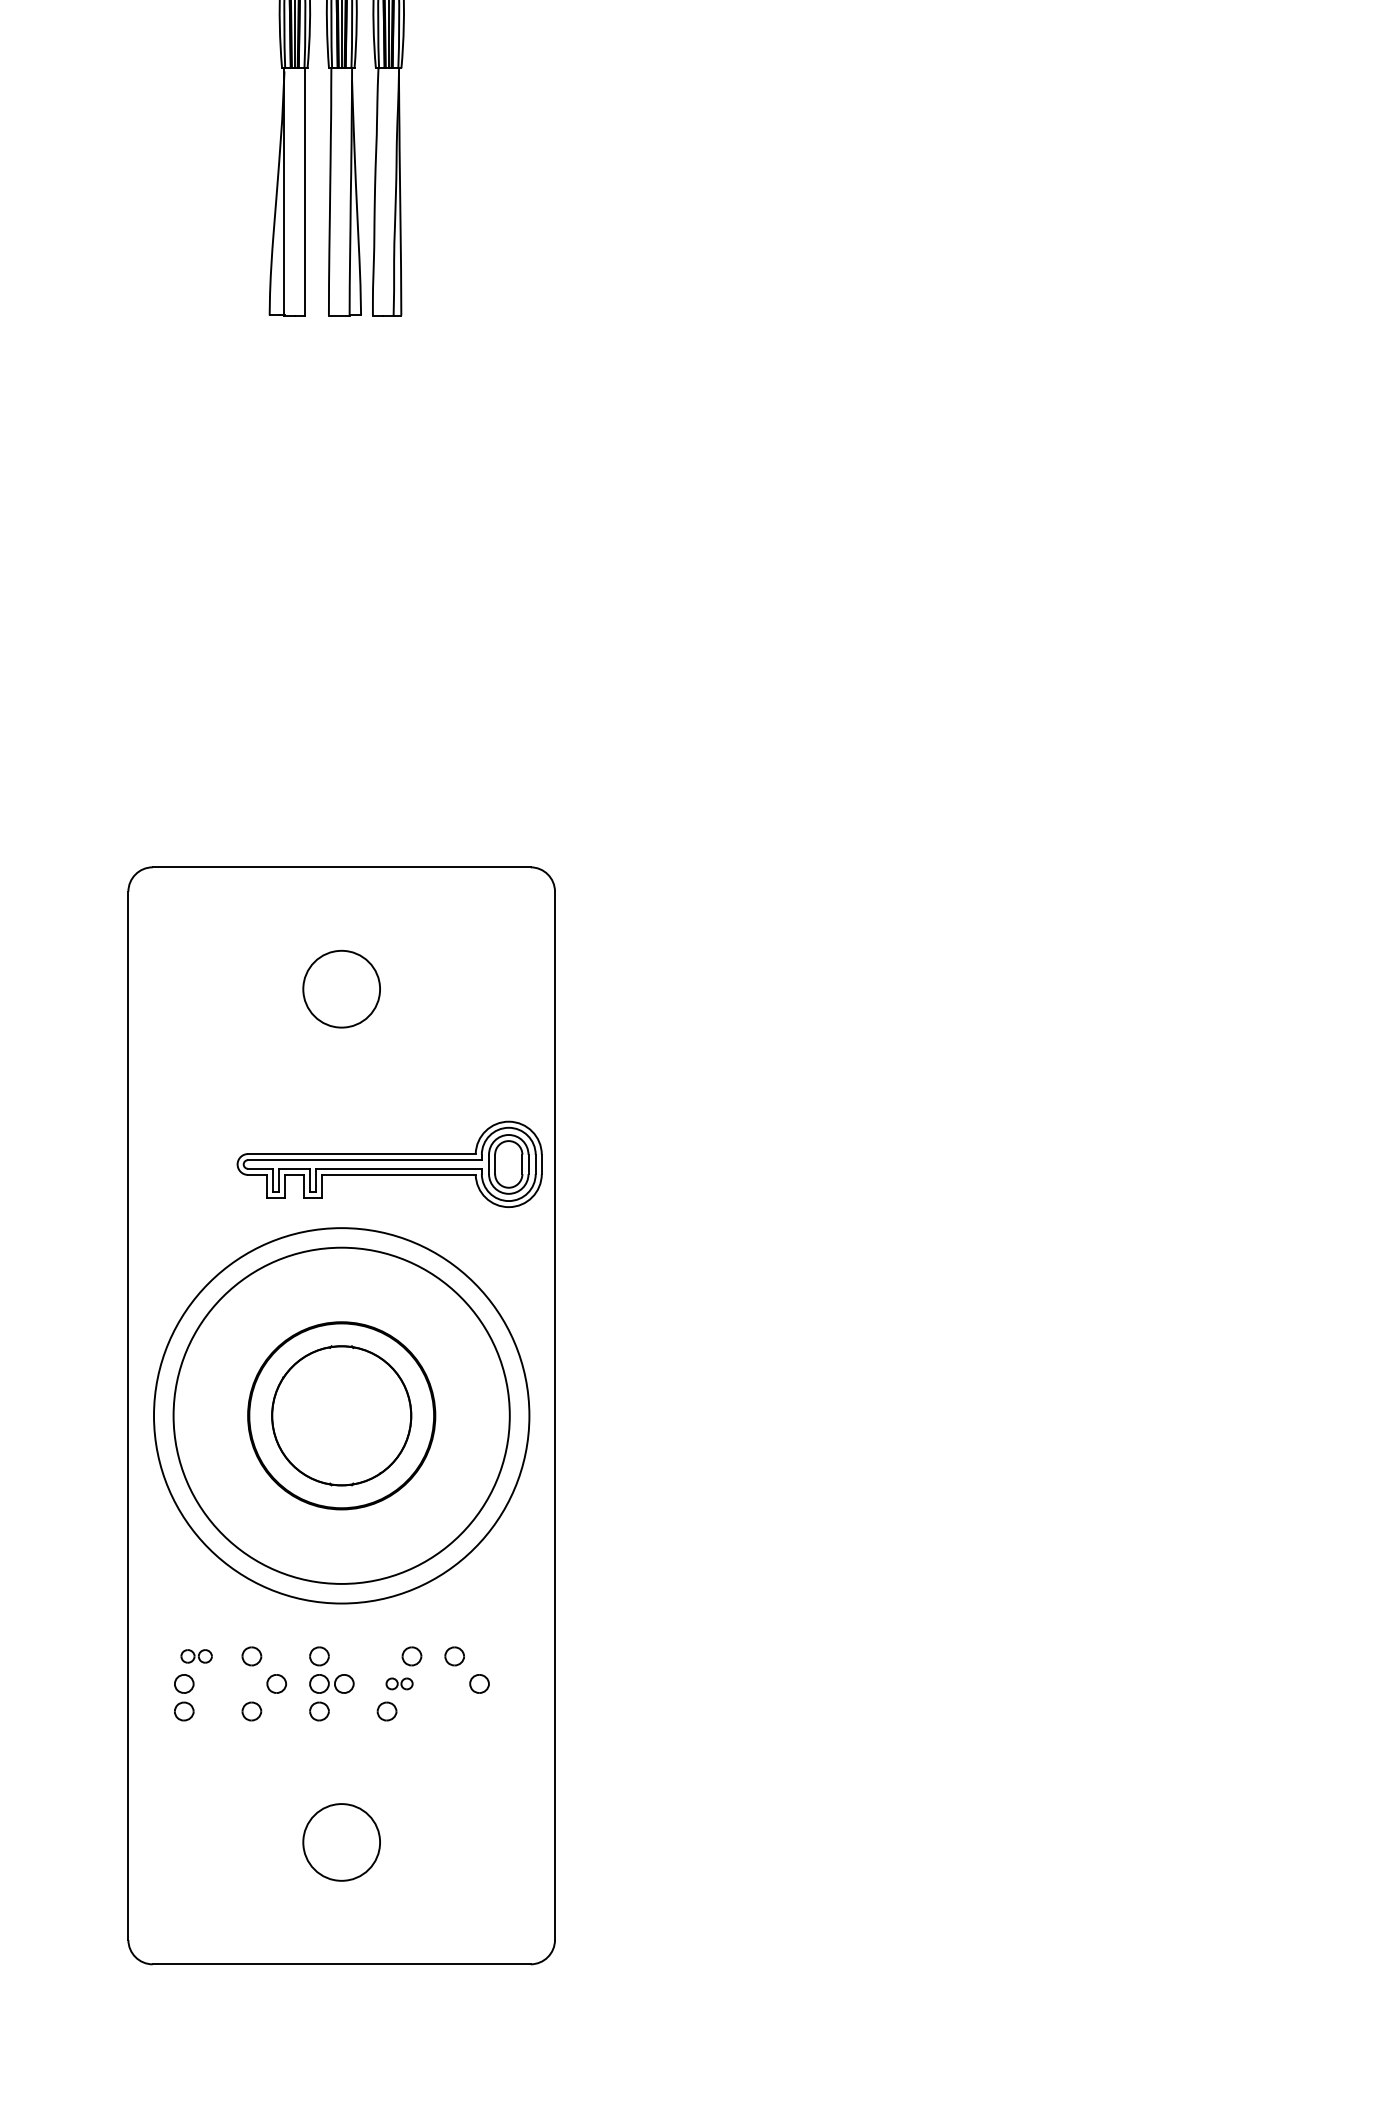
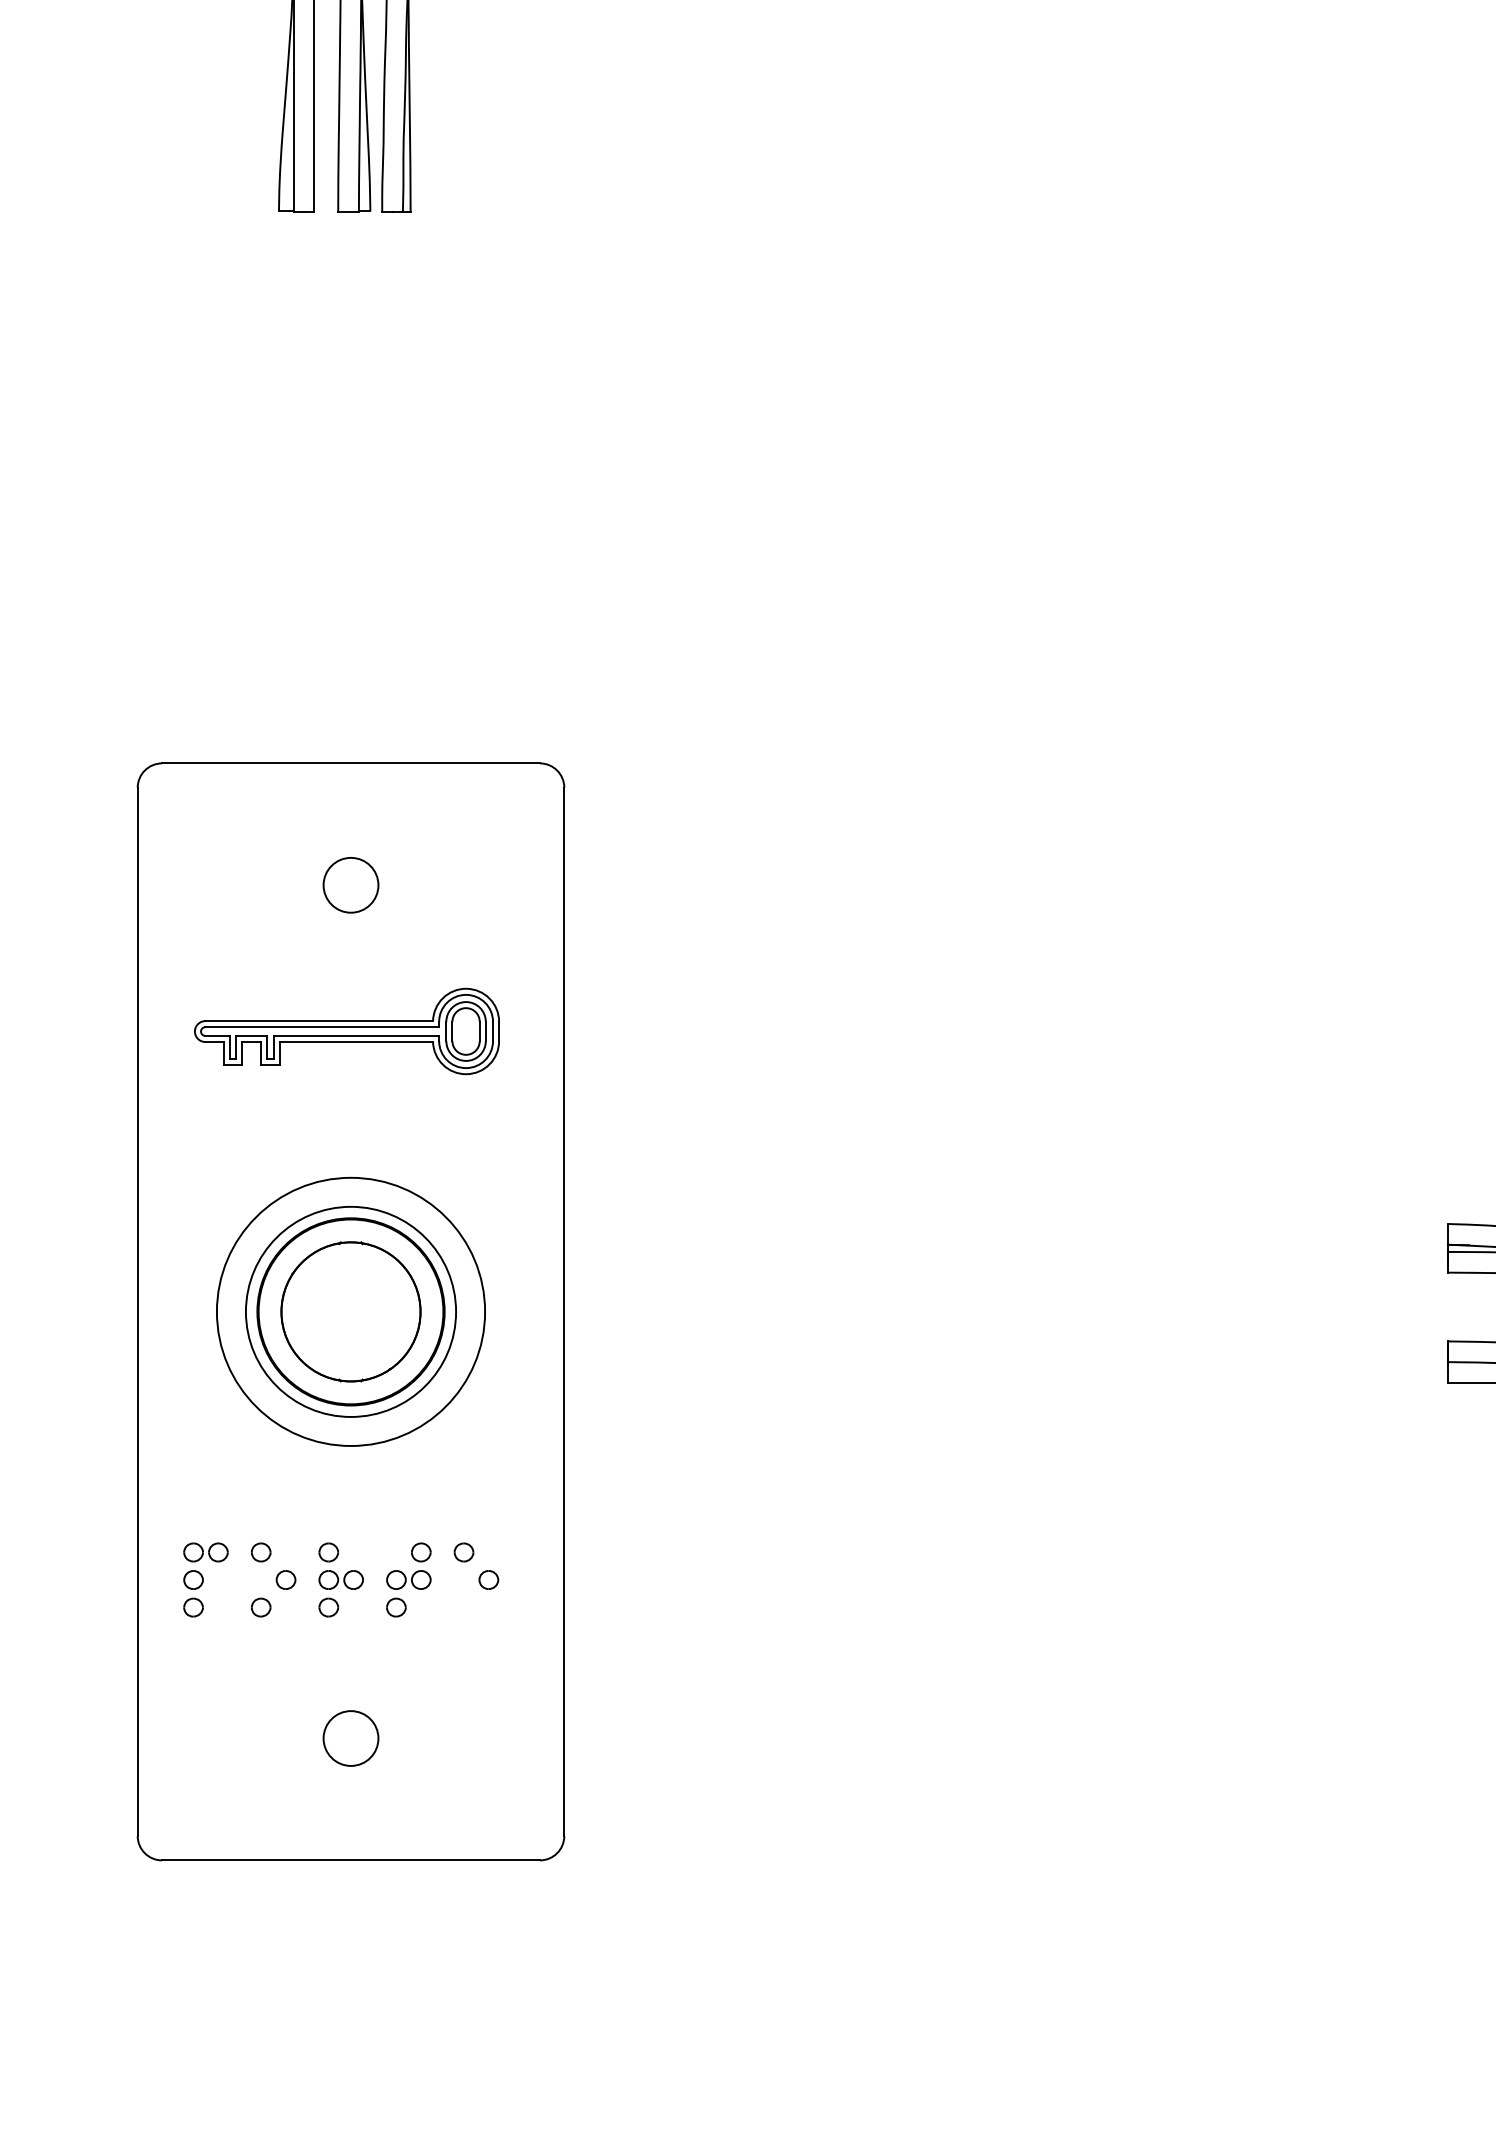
circle: (341, 988) -> (350, 884), size x0.71
part: (389, 1164) -> (346, 1031), moved
circle: (341, 1415) -> (350, 1311), size x0.62
circle: (341, 1415) -> (350, 1311), size x0.71
part: (196, 1656) -> (205, 1552), size x1.43
part: (399, 1683) -> (408, 1579), size x1.67
circle: (341, 1842) -> (350, 1738), size x0.71

